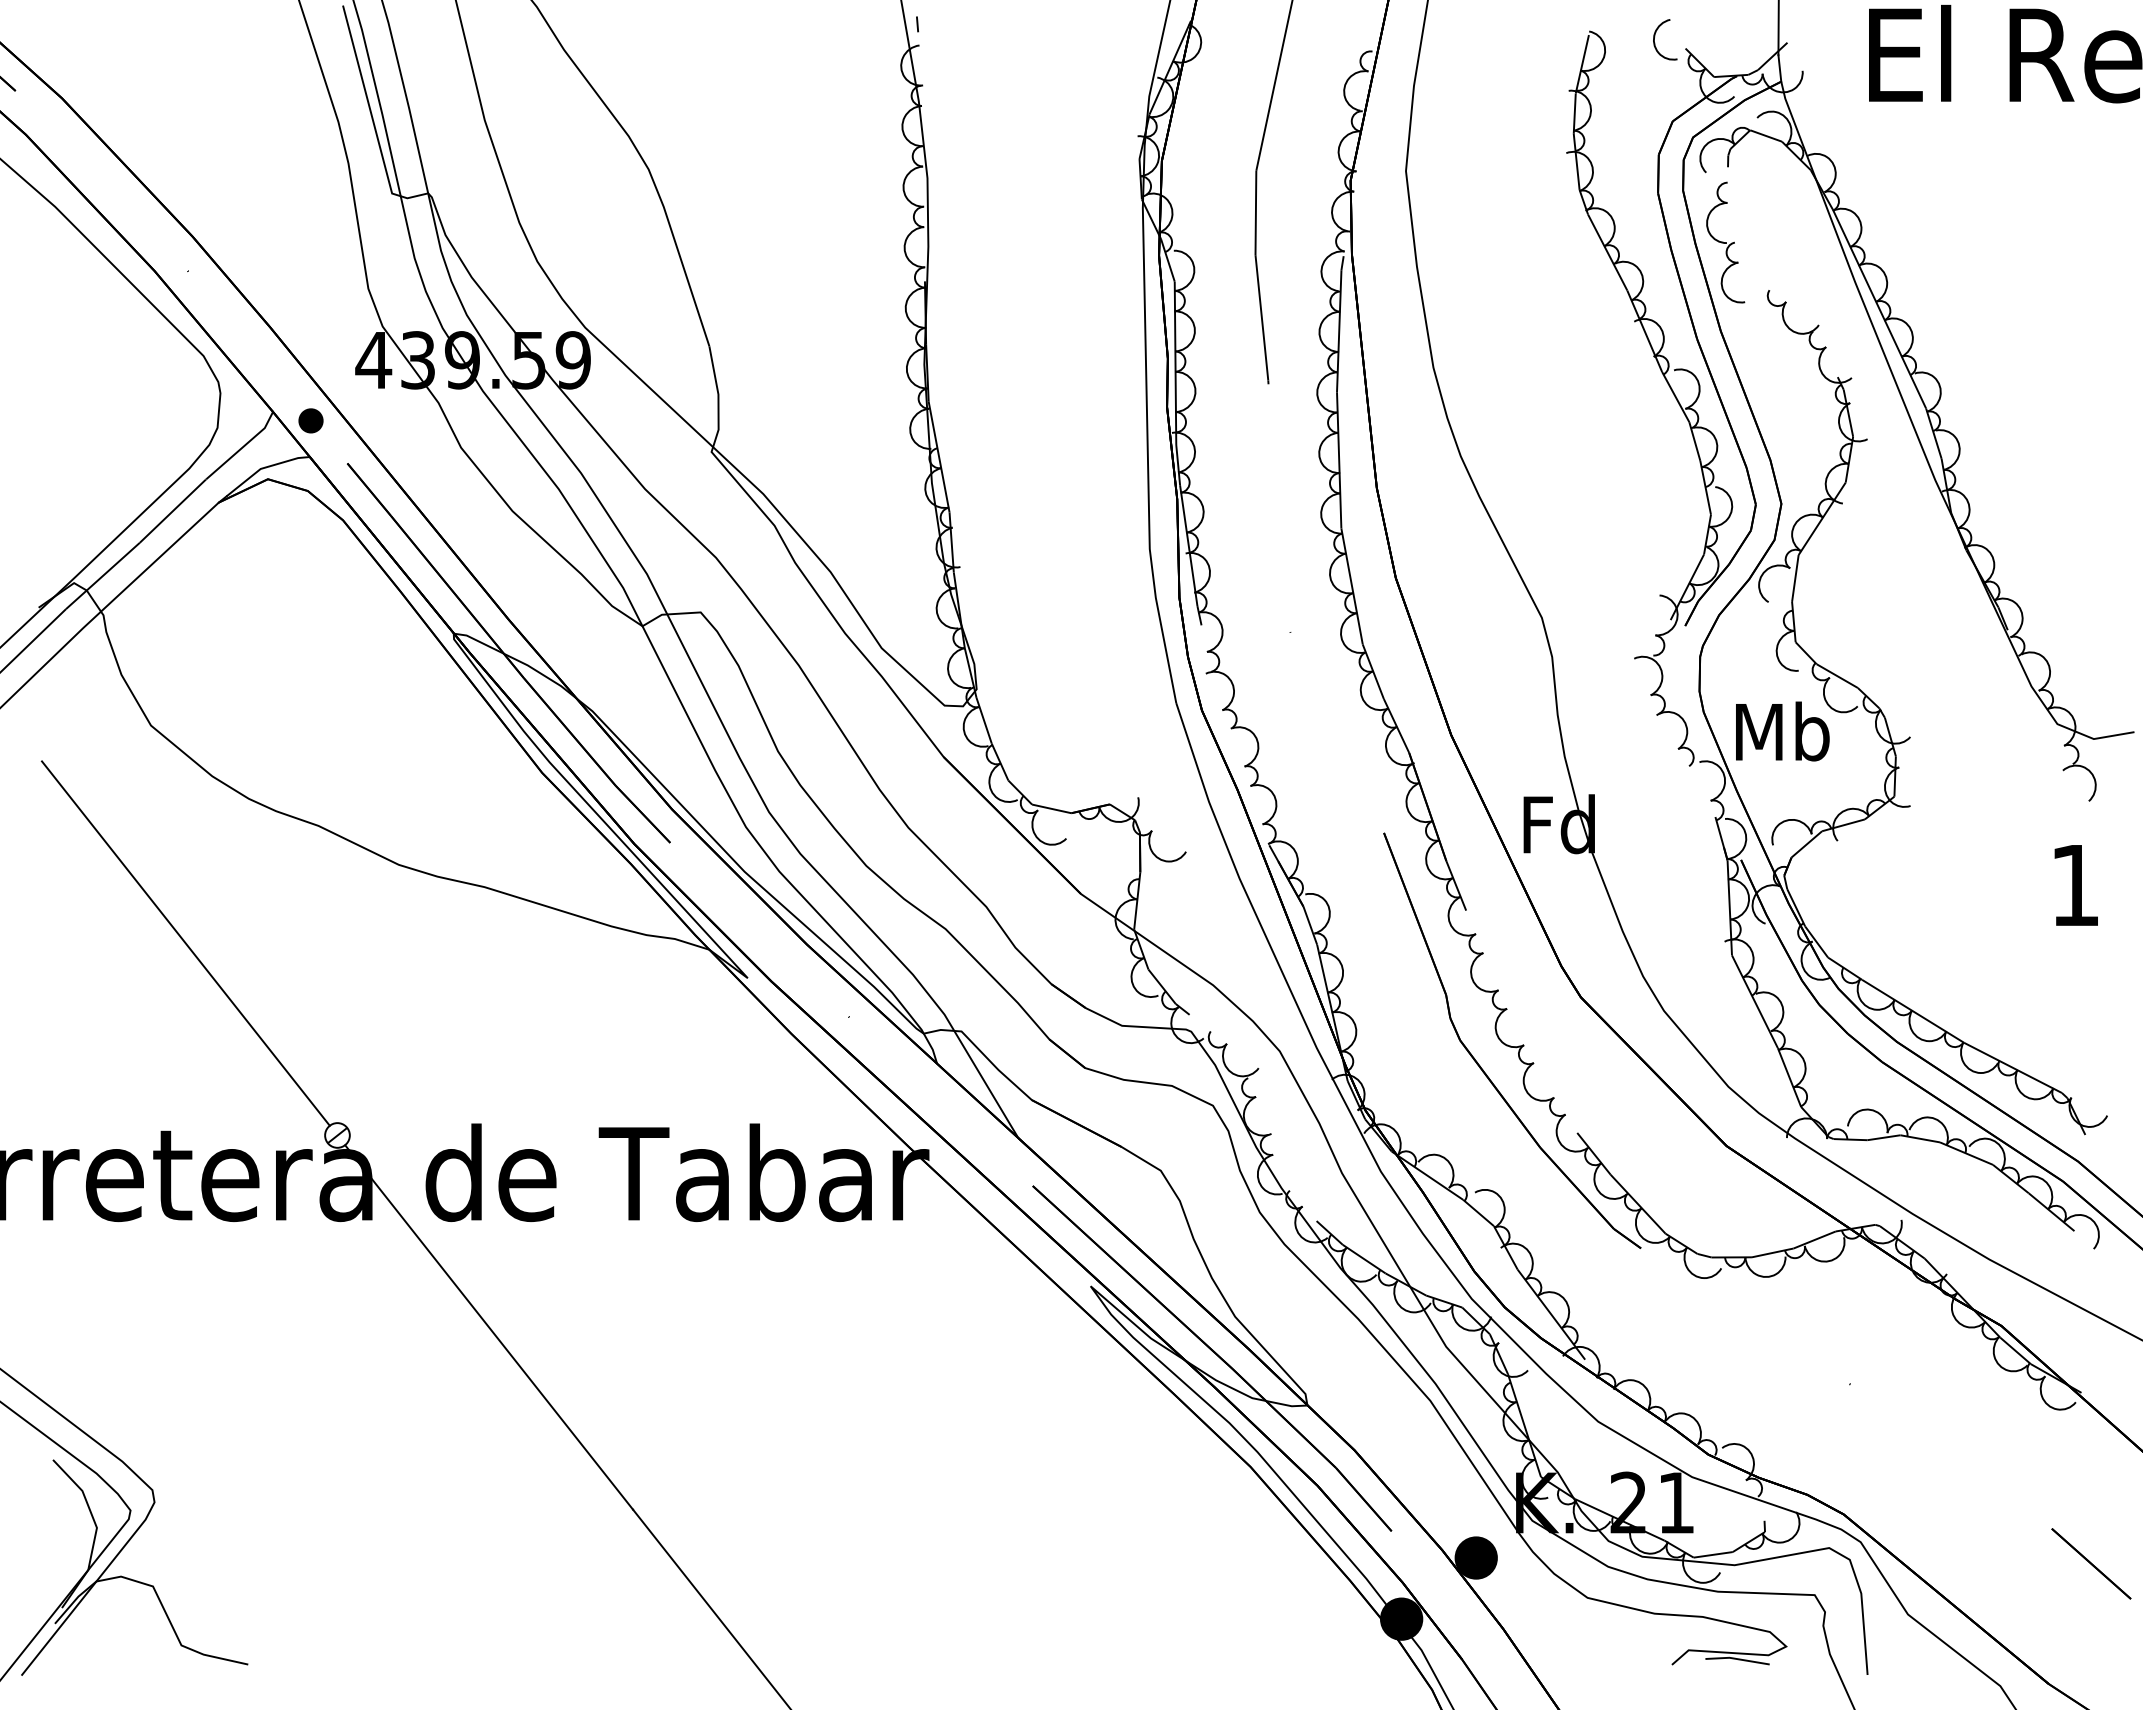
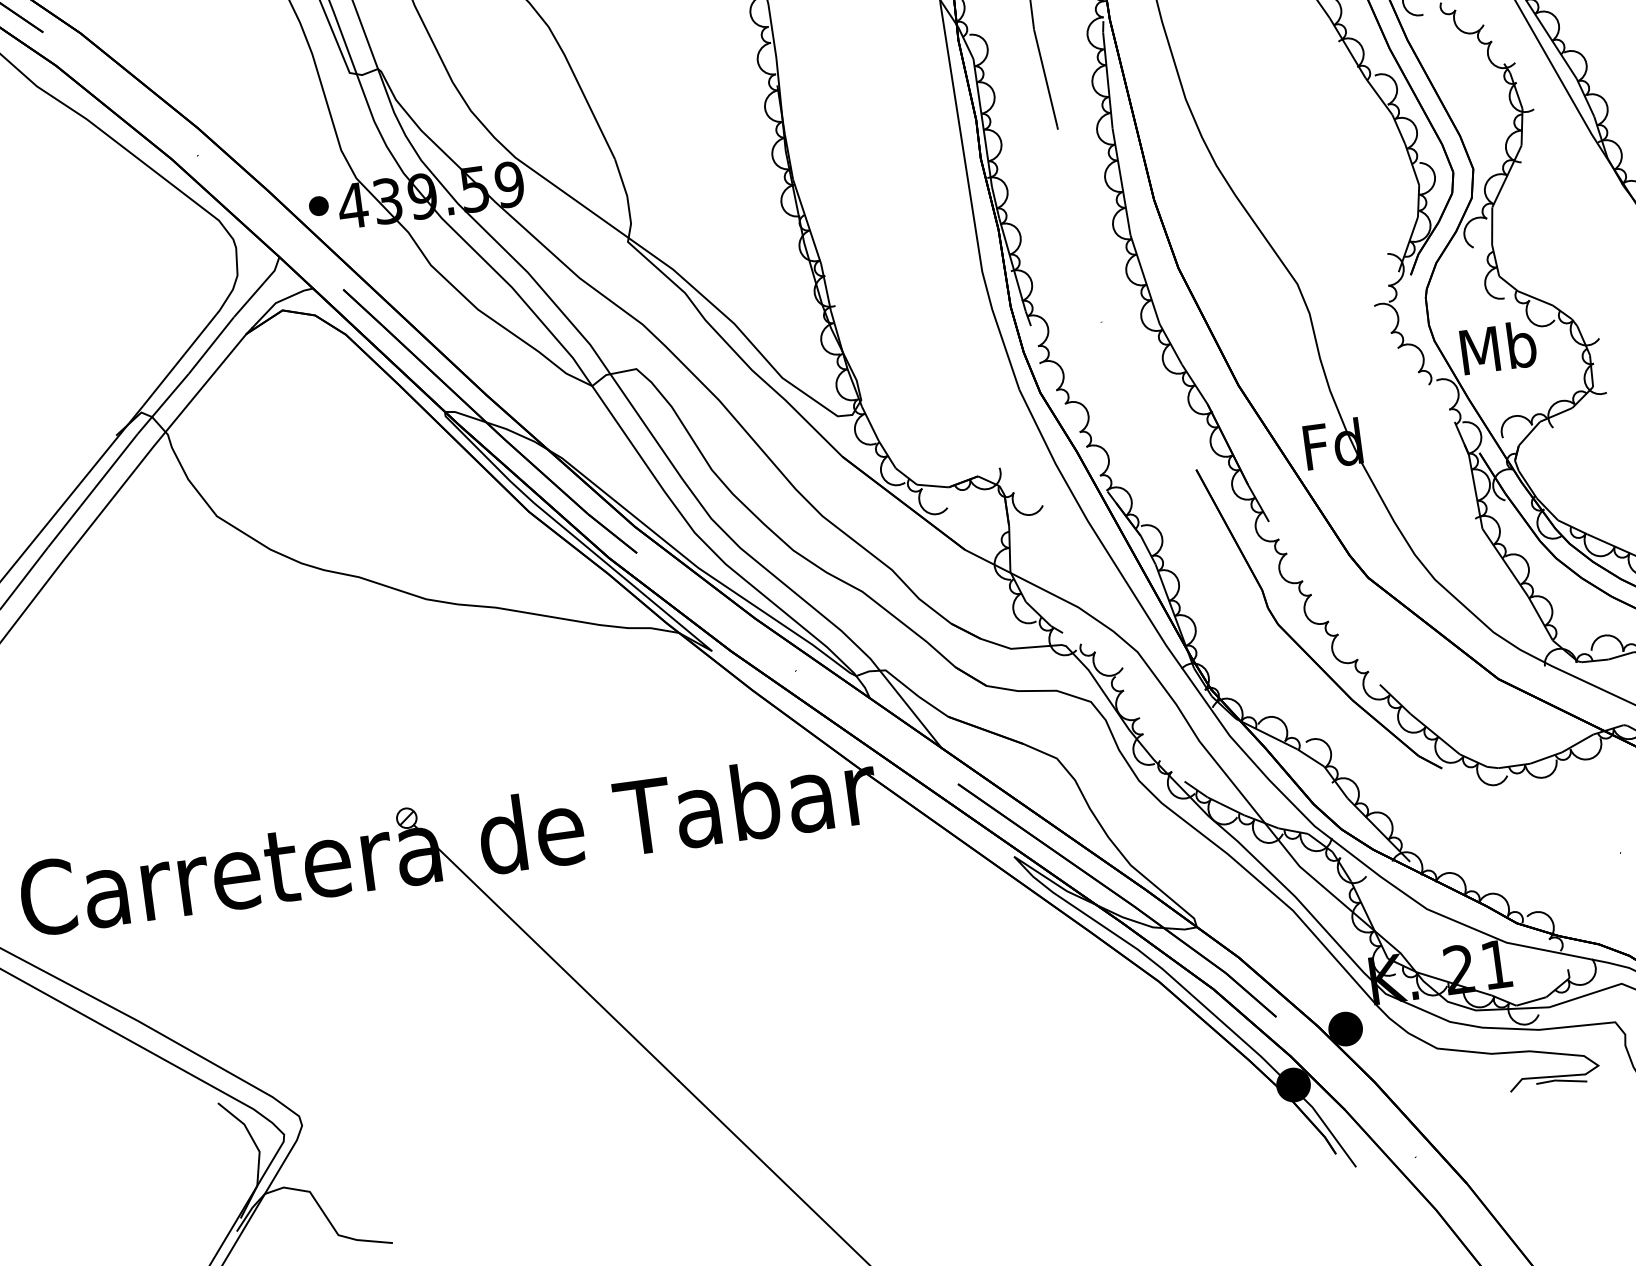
part: (310, 420) -> (318, 205), moved
line: (185, 943) -> (267, 683), removed

